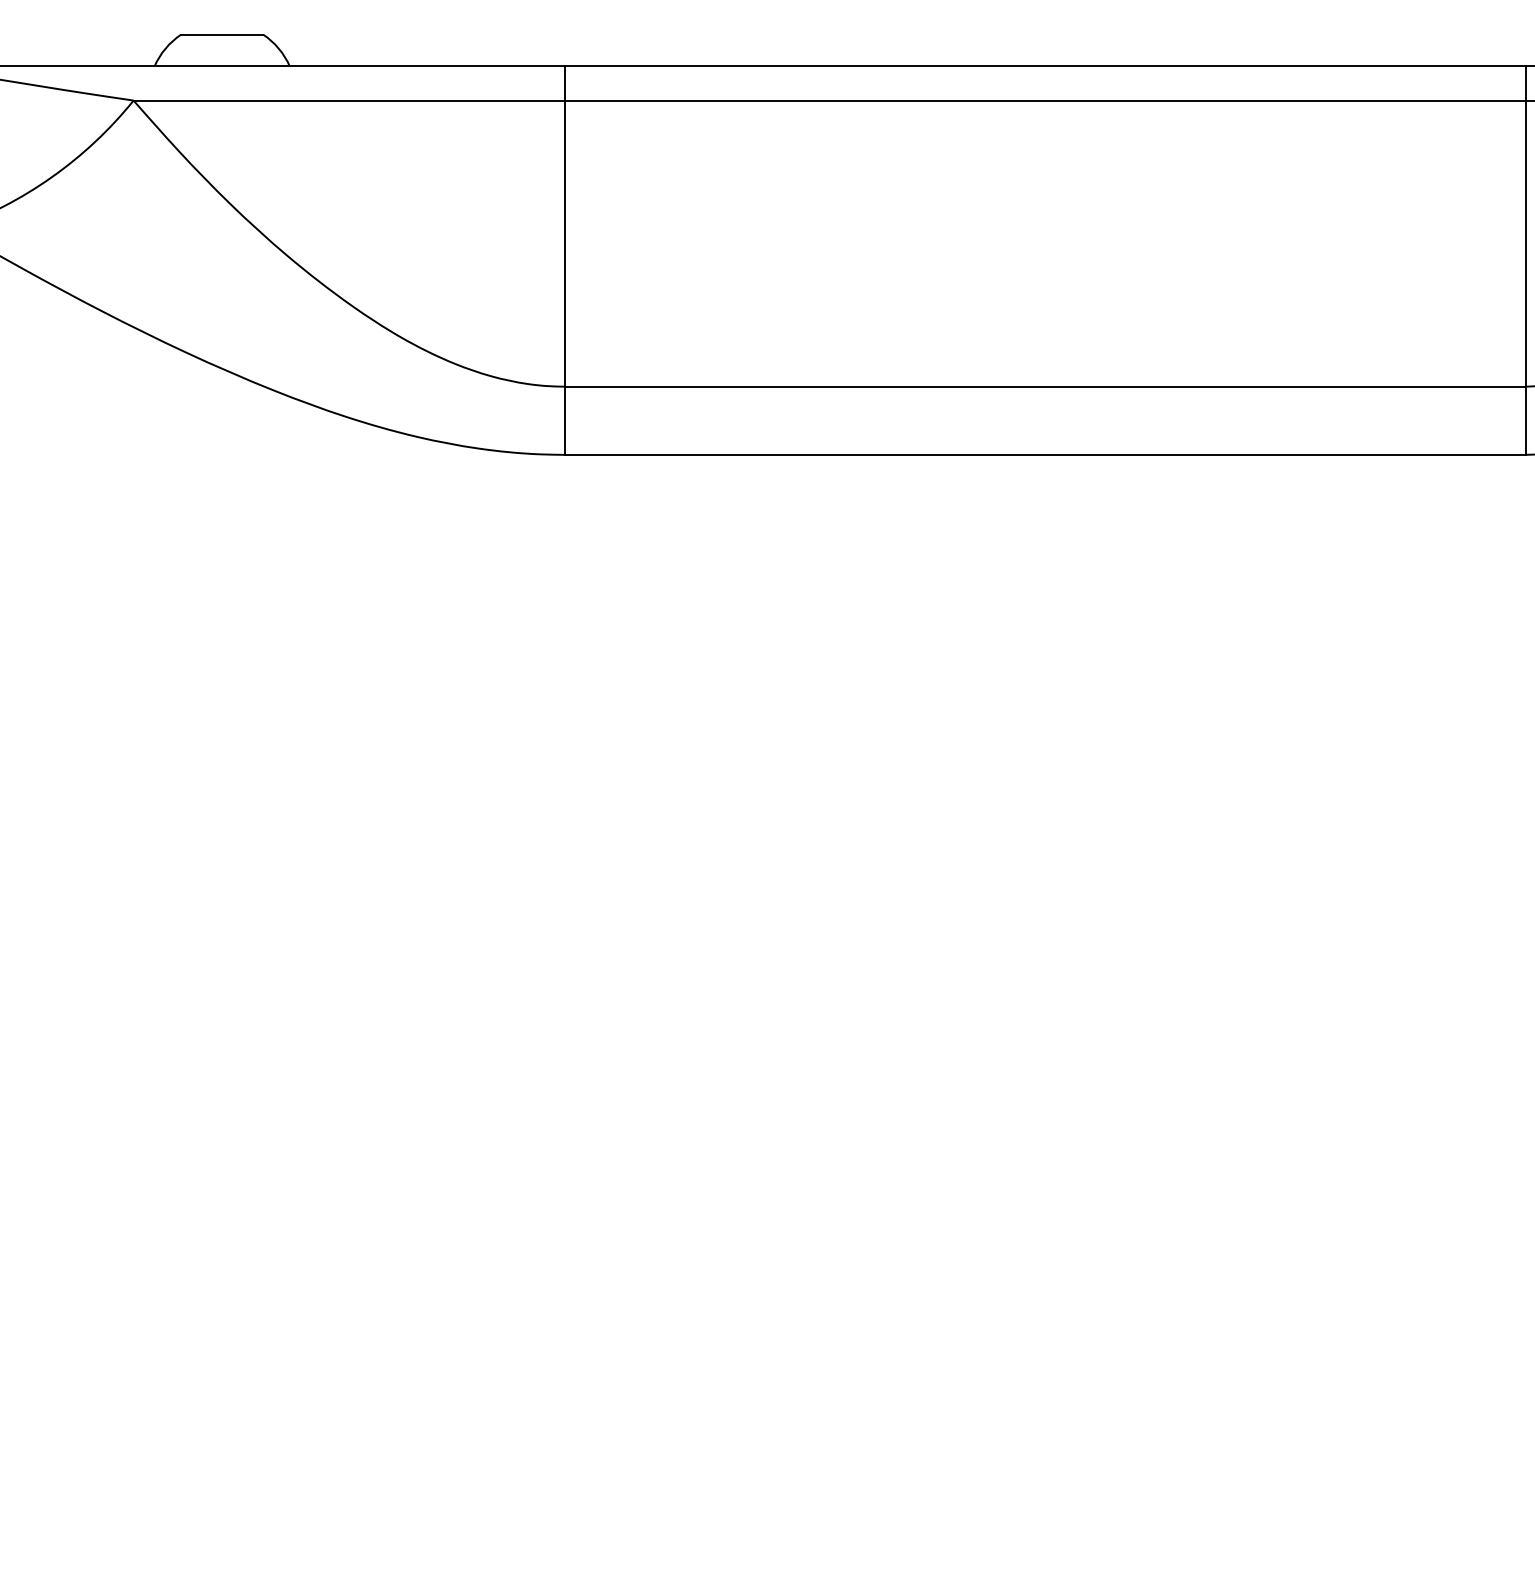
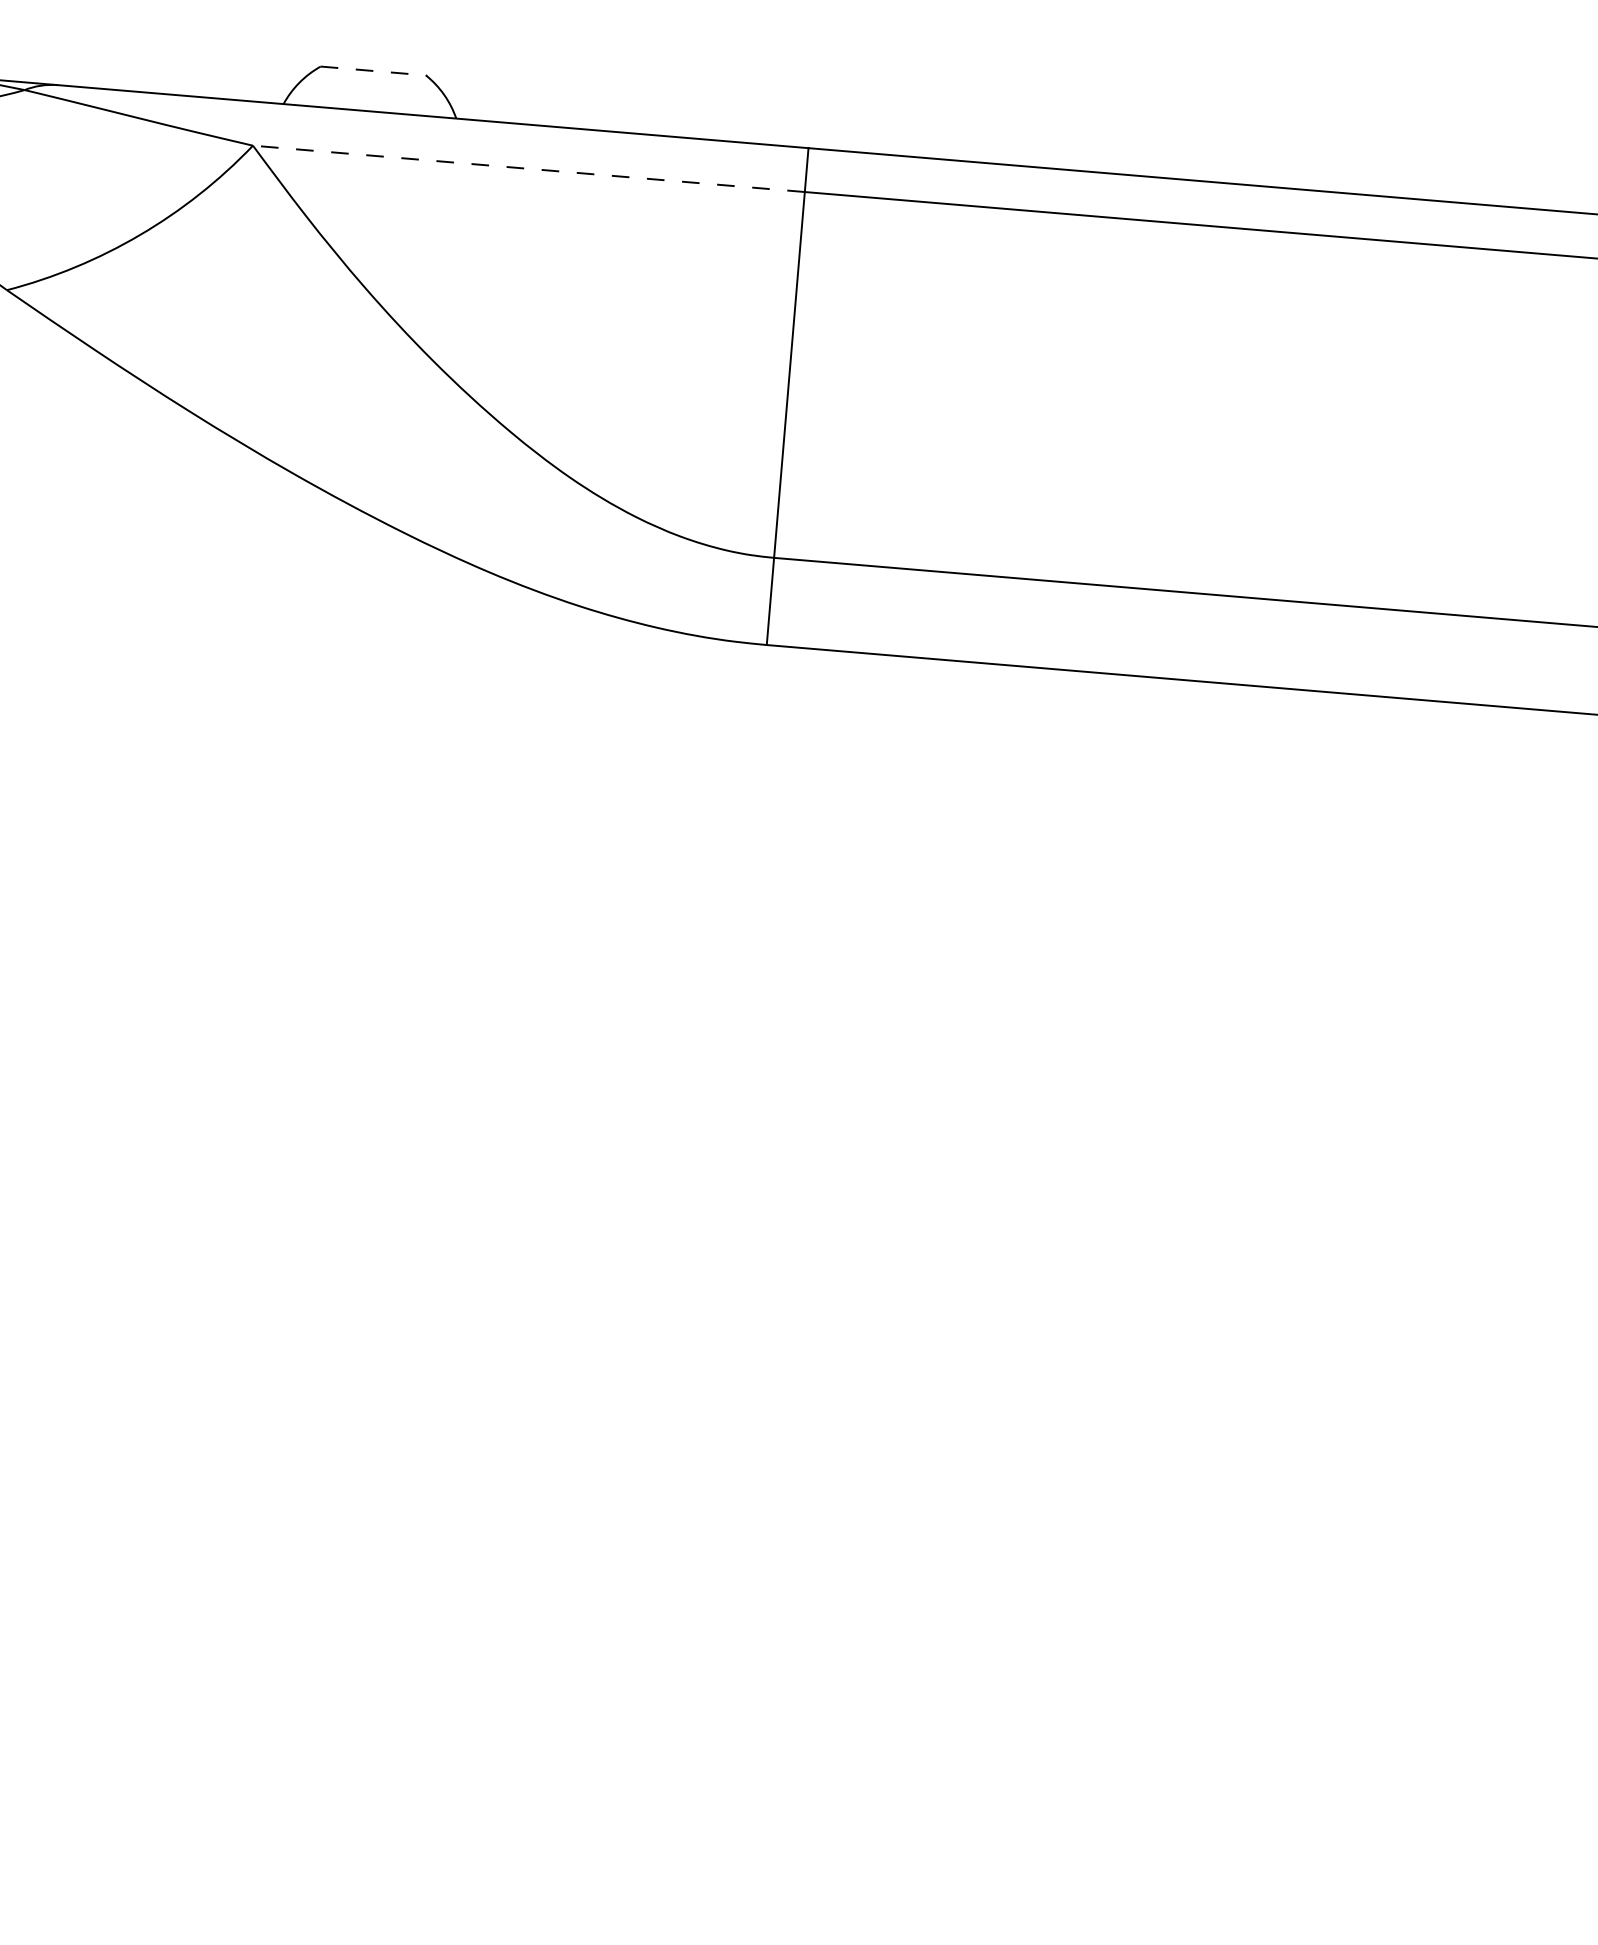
line: (222, 34) -> (373, 70), solid -> dashed
line: (349, 100) -> (529, 168), solid -> dashed

